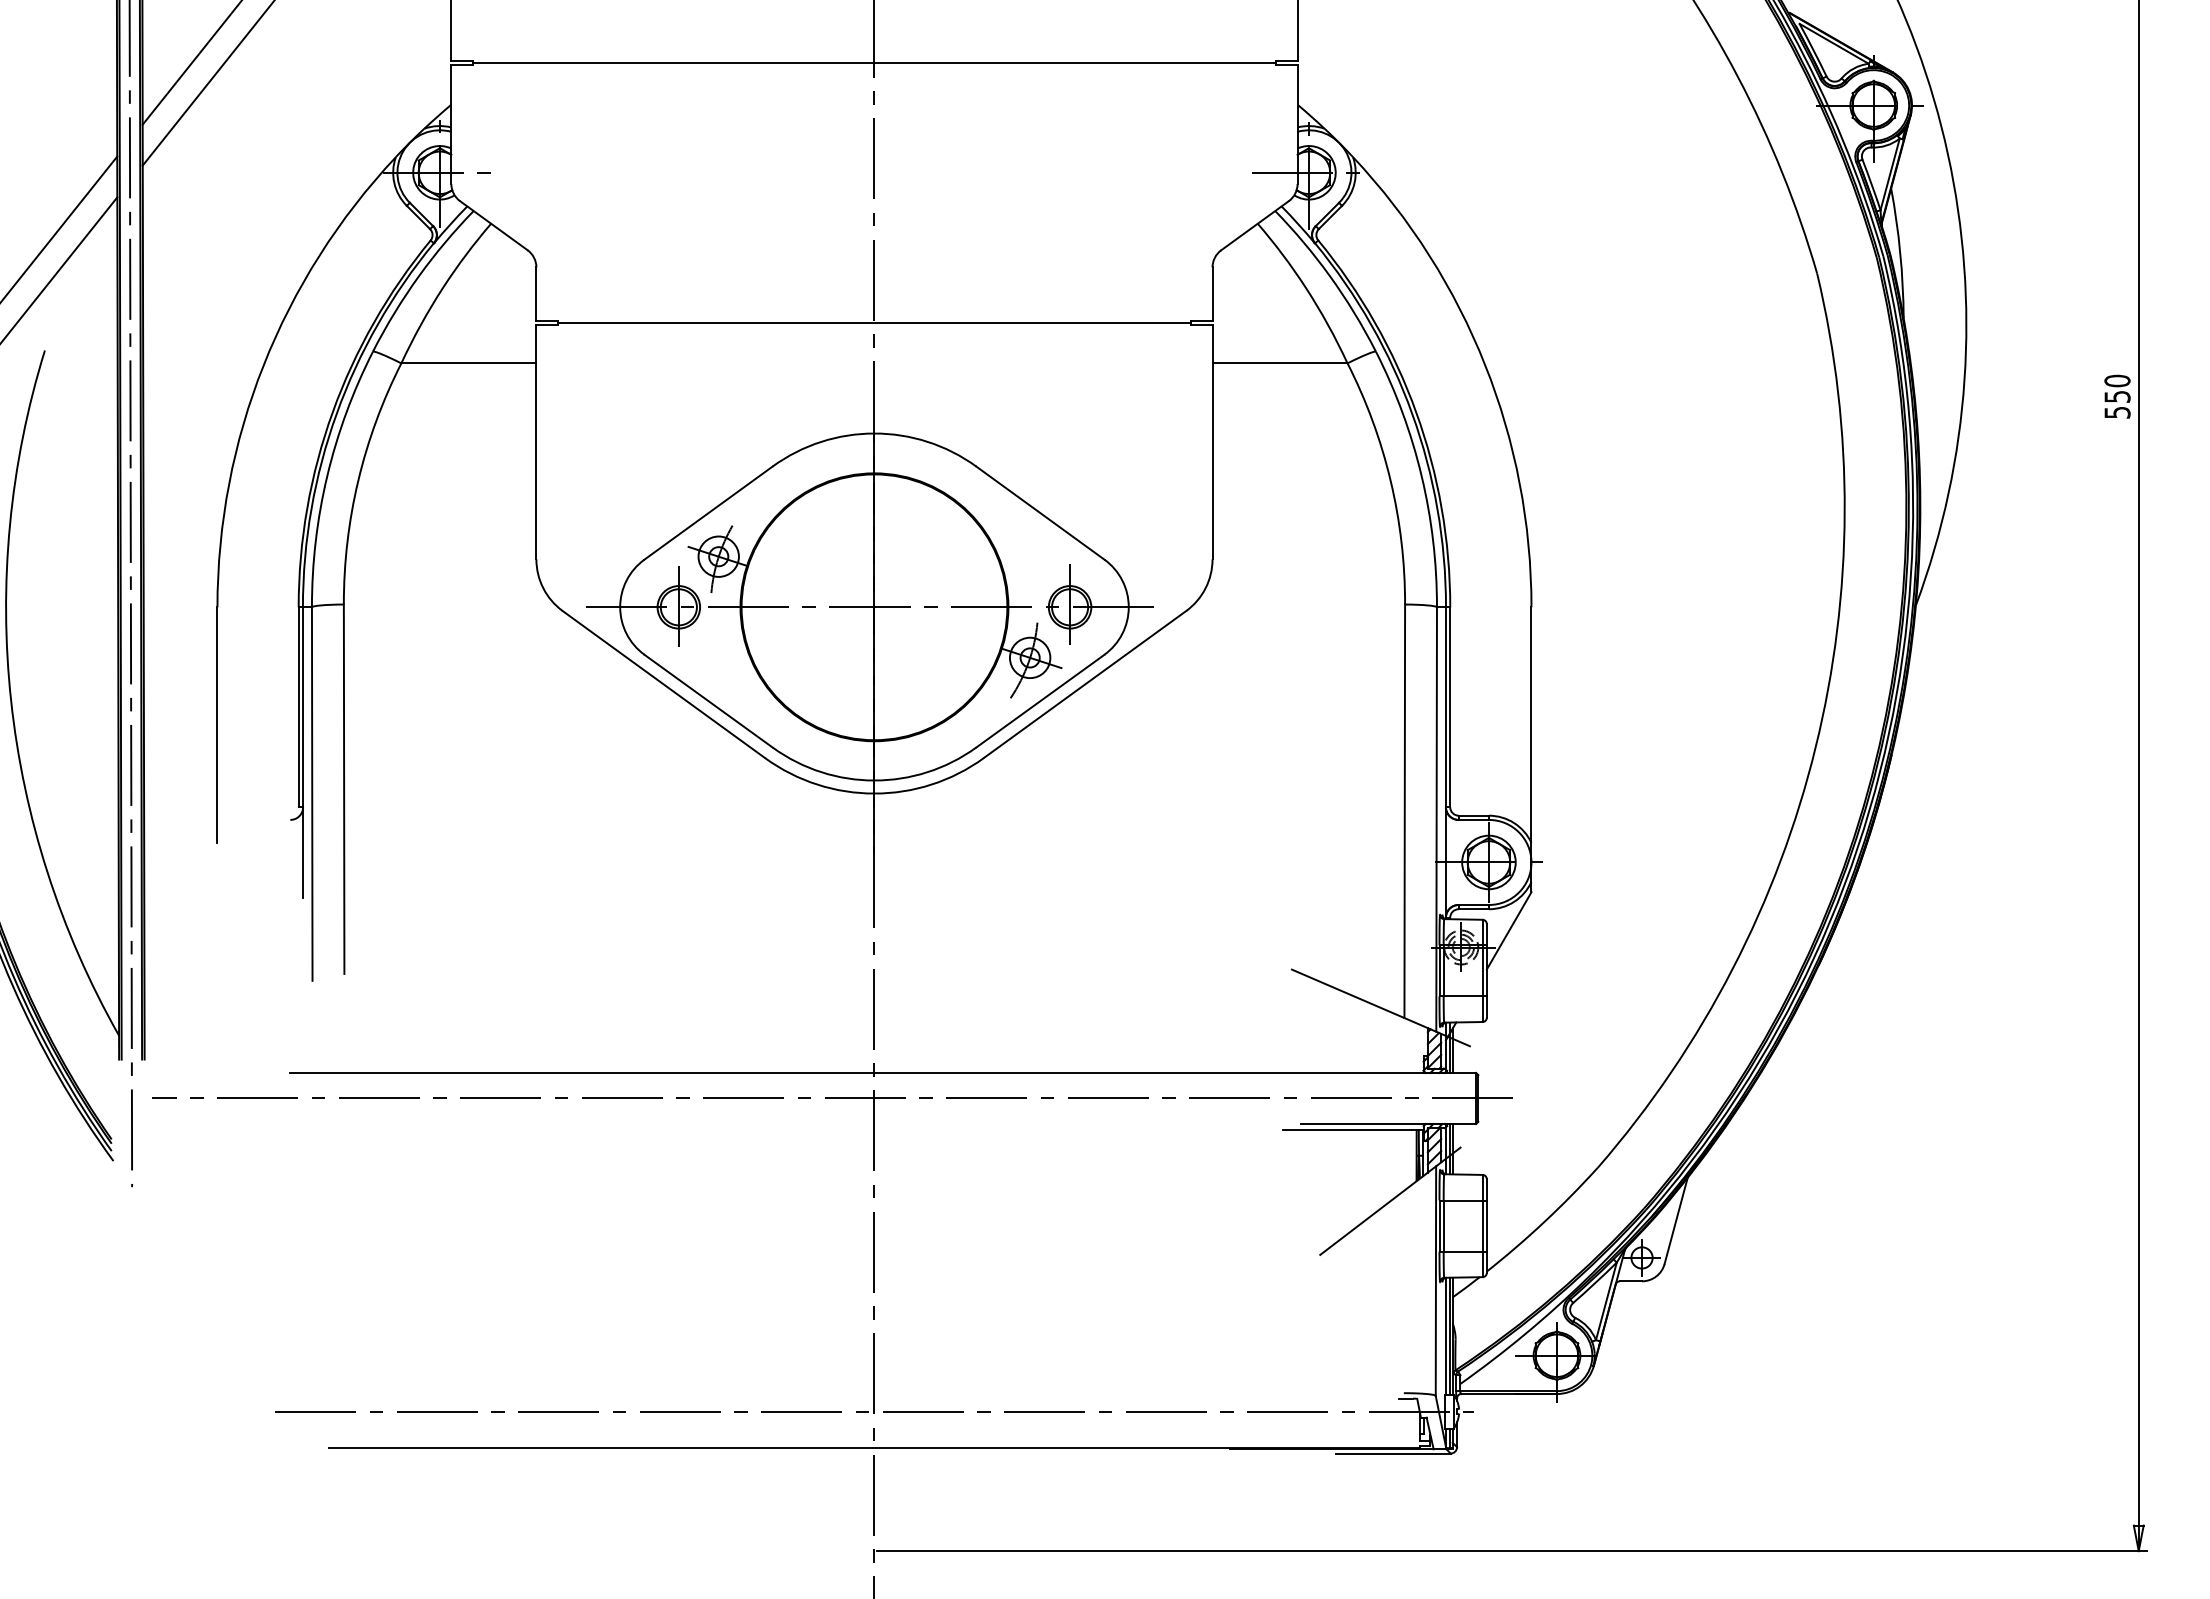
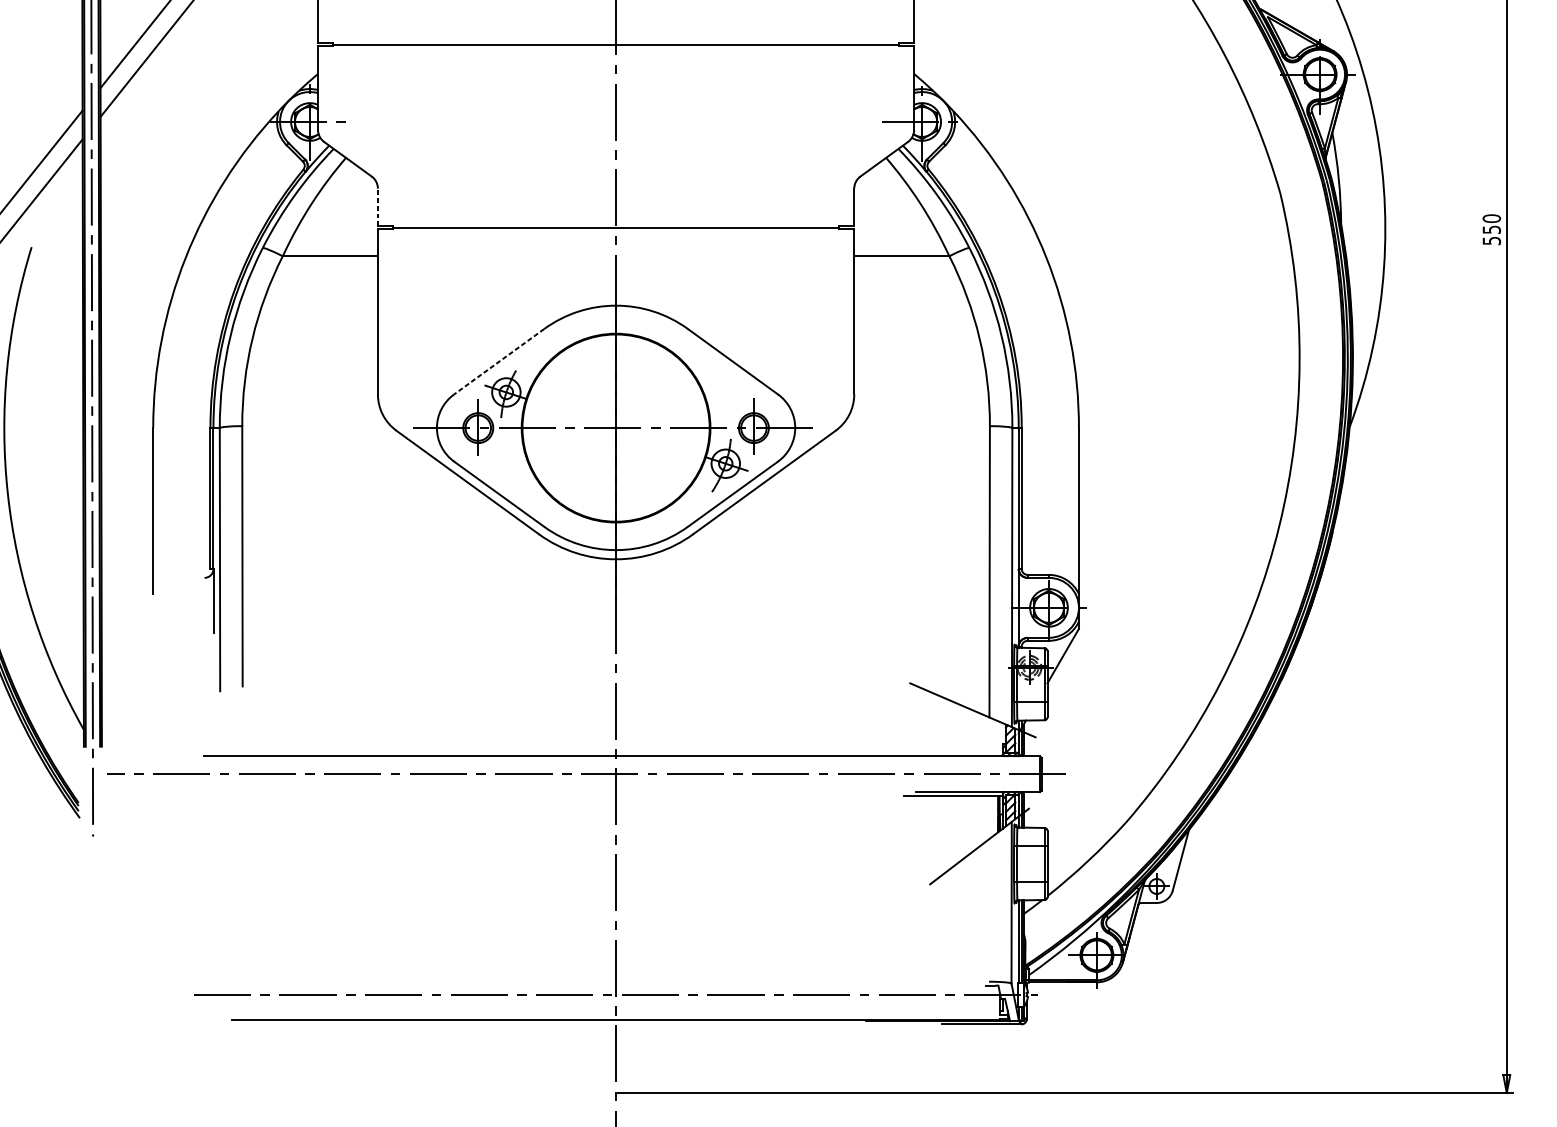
line: (536, 294) -> (377, 207), solid -> dashed
text: (2117, 396) -> (1491, 229), moved
line: (708, 513) -> (499, 362), solid -> dashed

